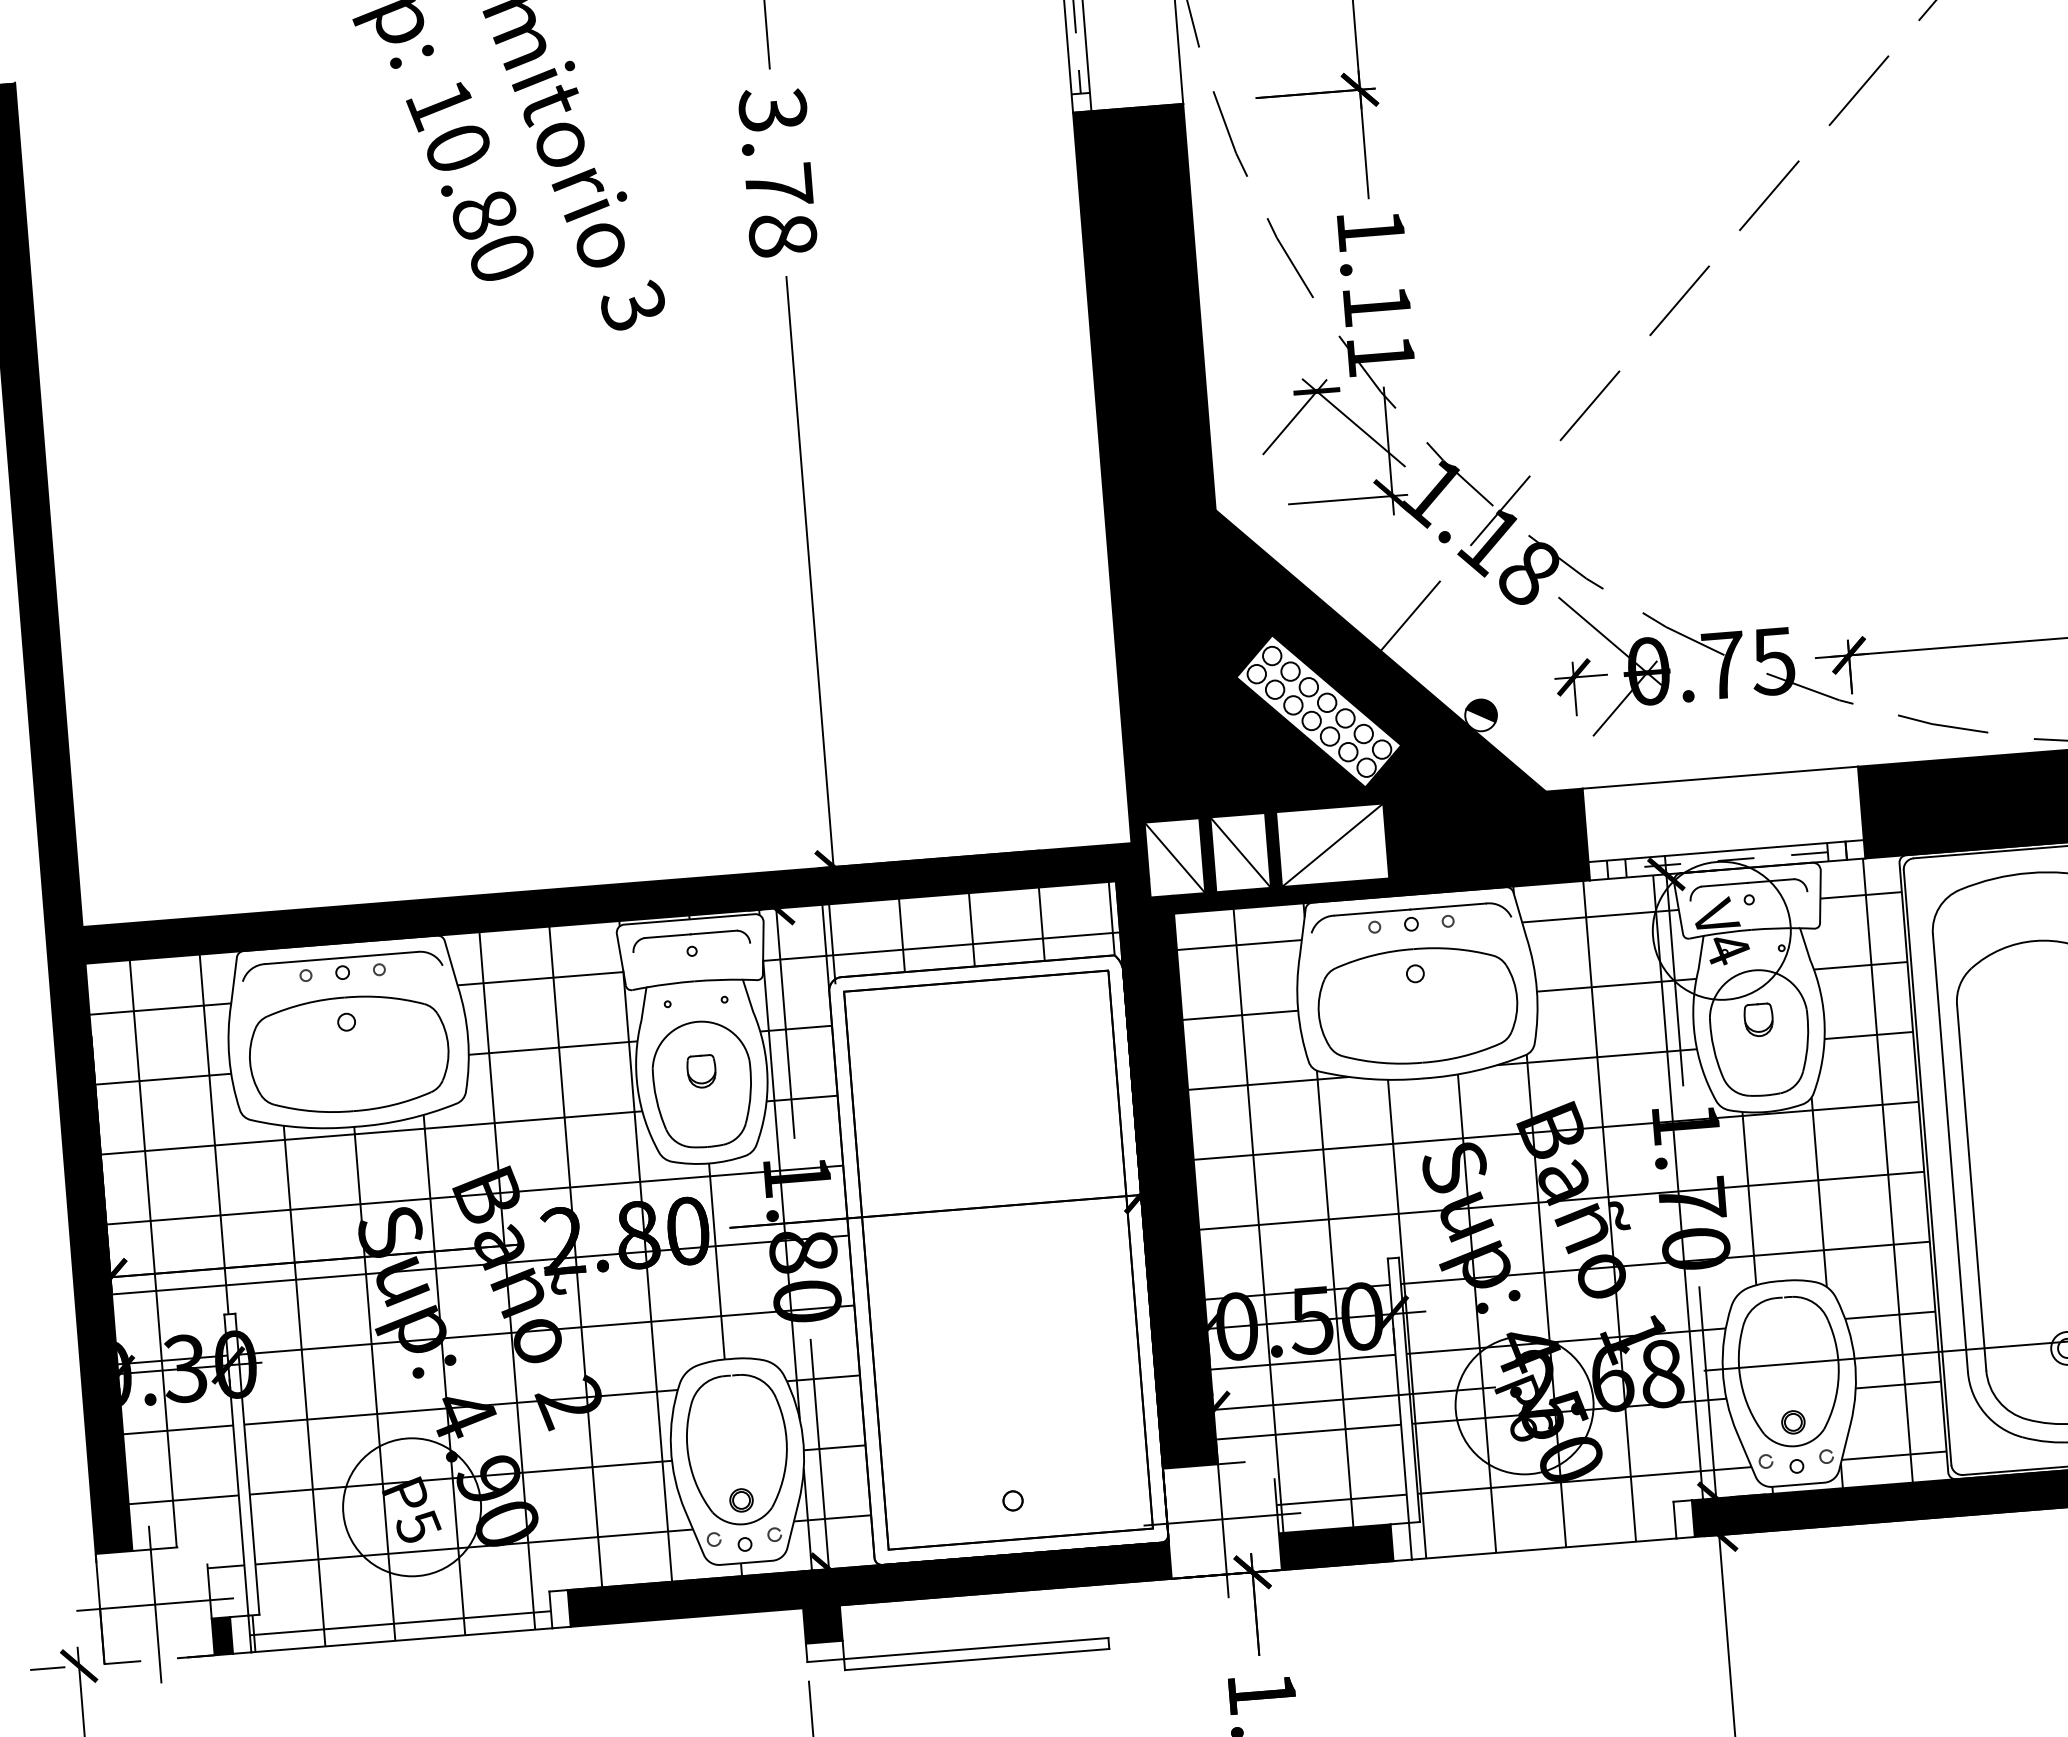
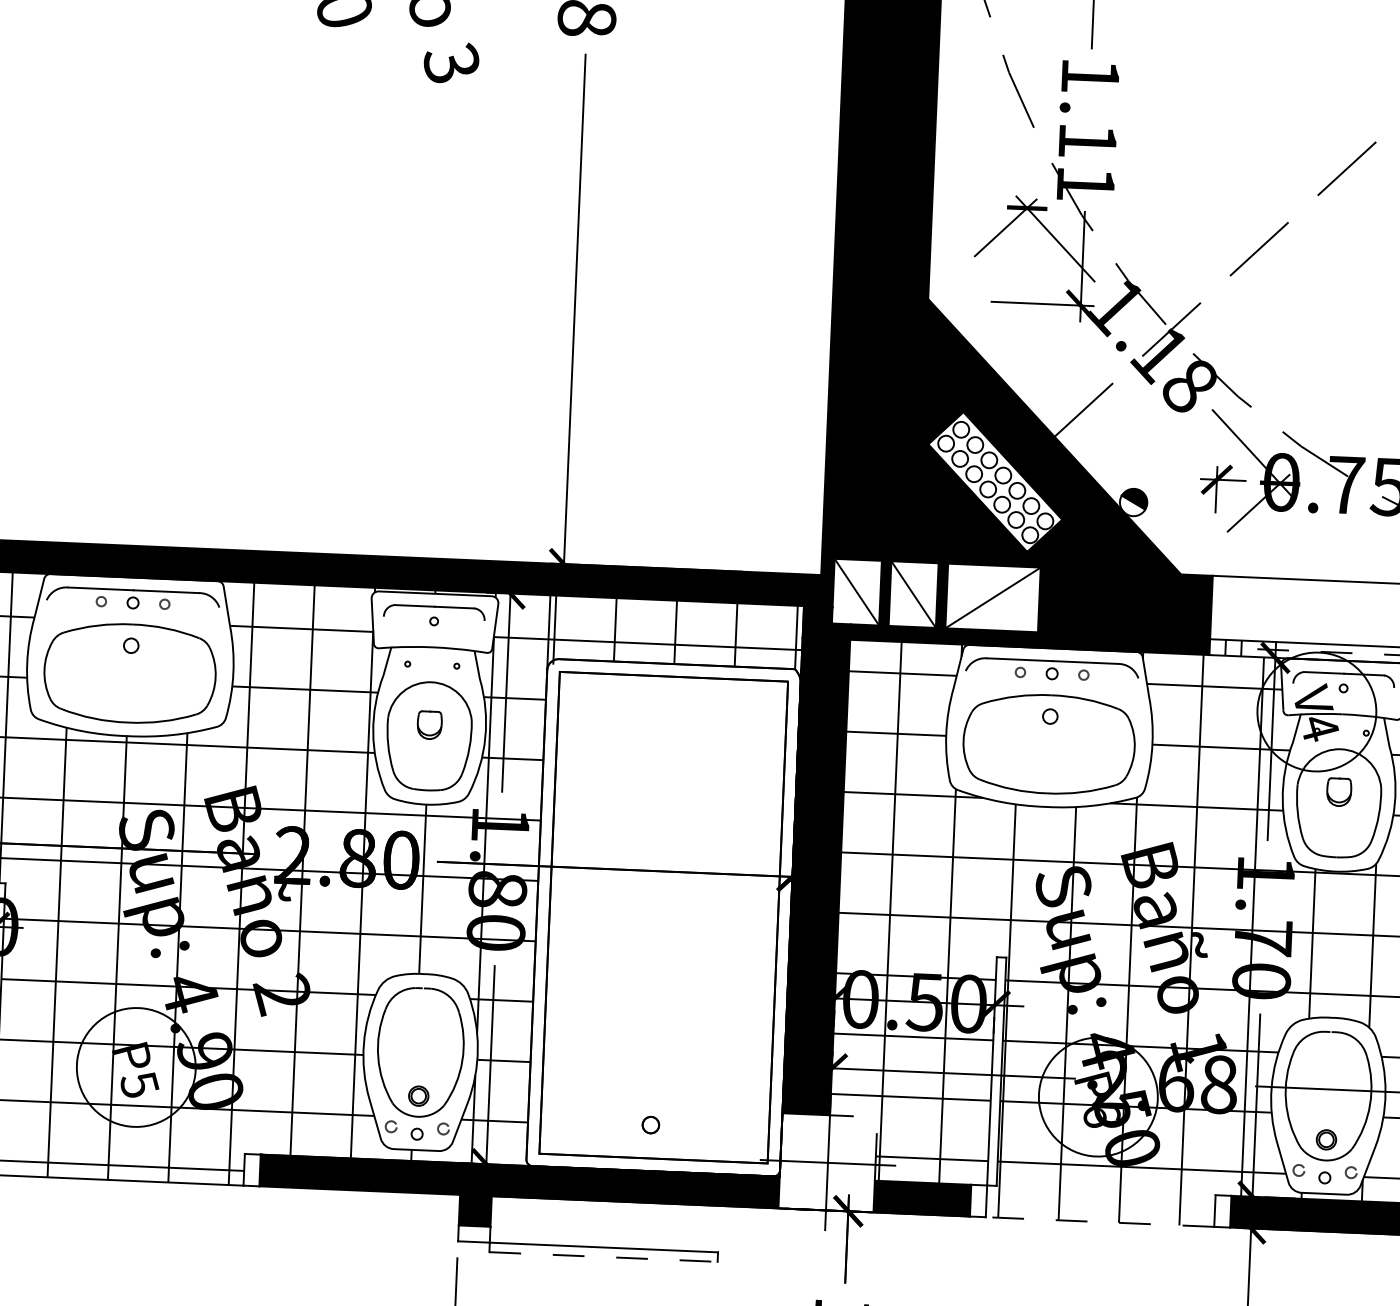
line: (1544, 1549) -> (1100, 1222), solid -> dashed
line: (977, 1659) -> (603, 1256), solid -> dashed

